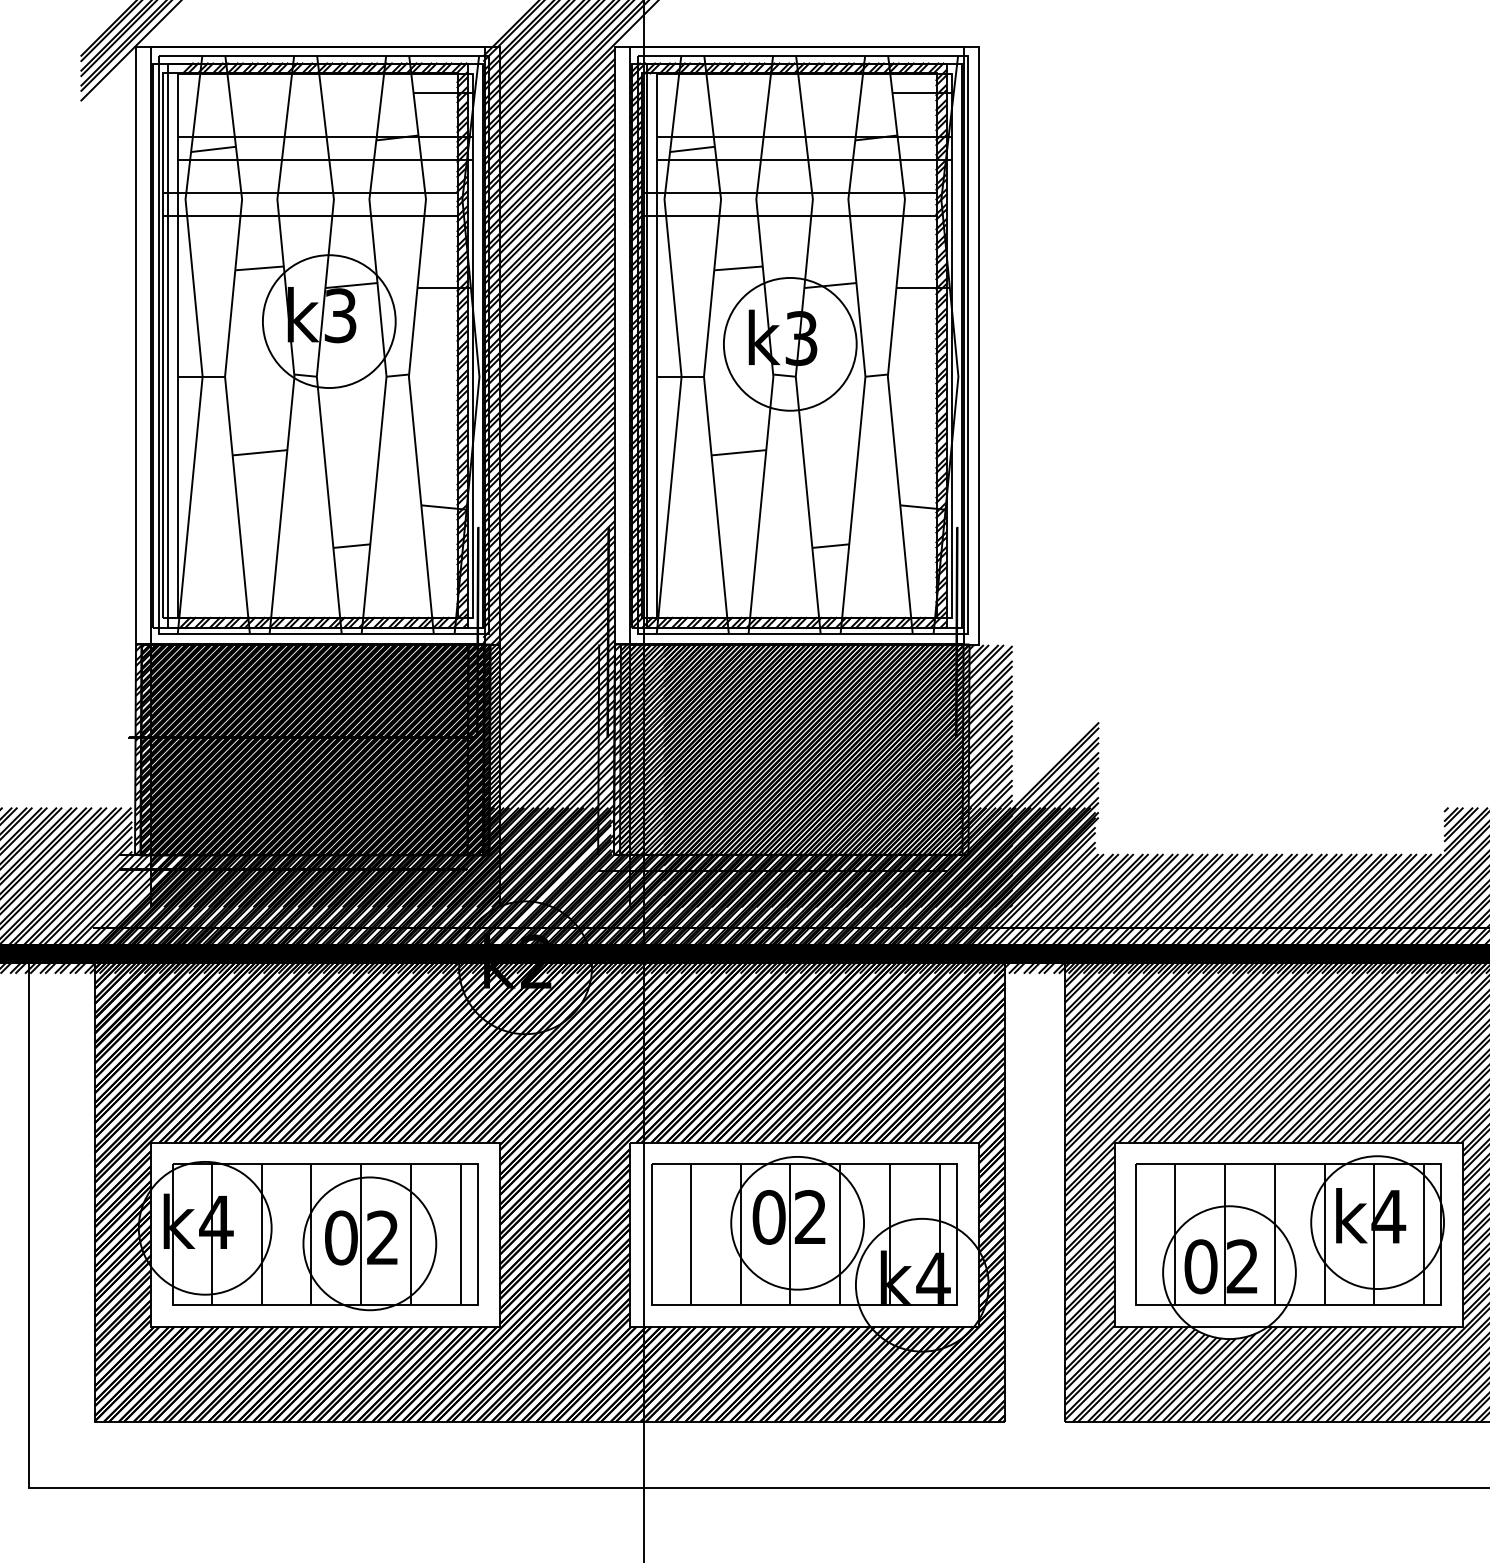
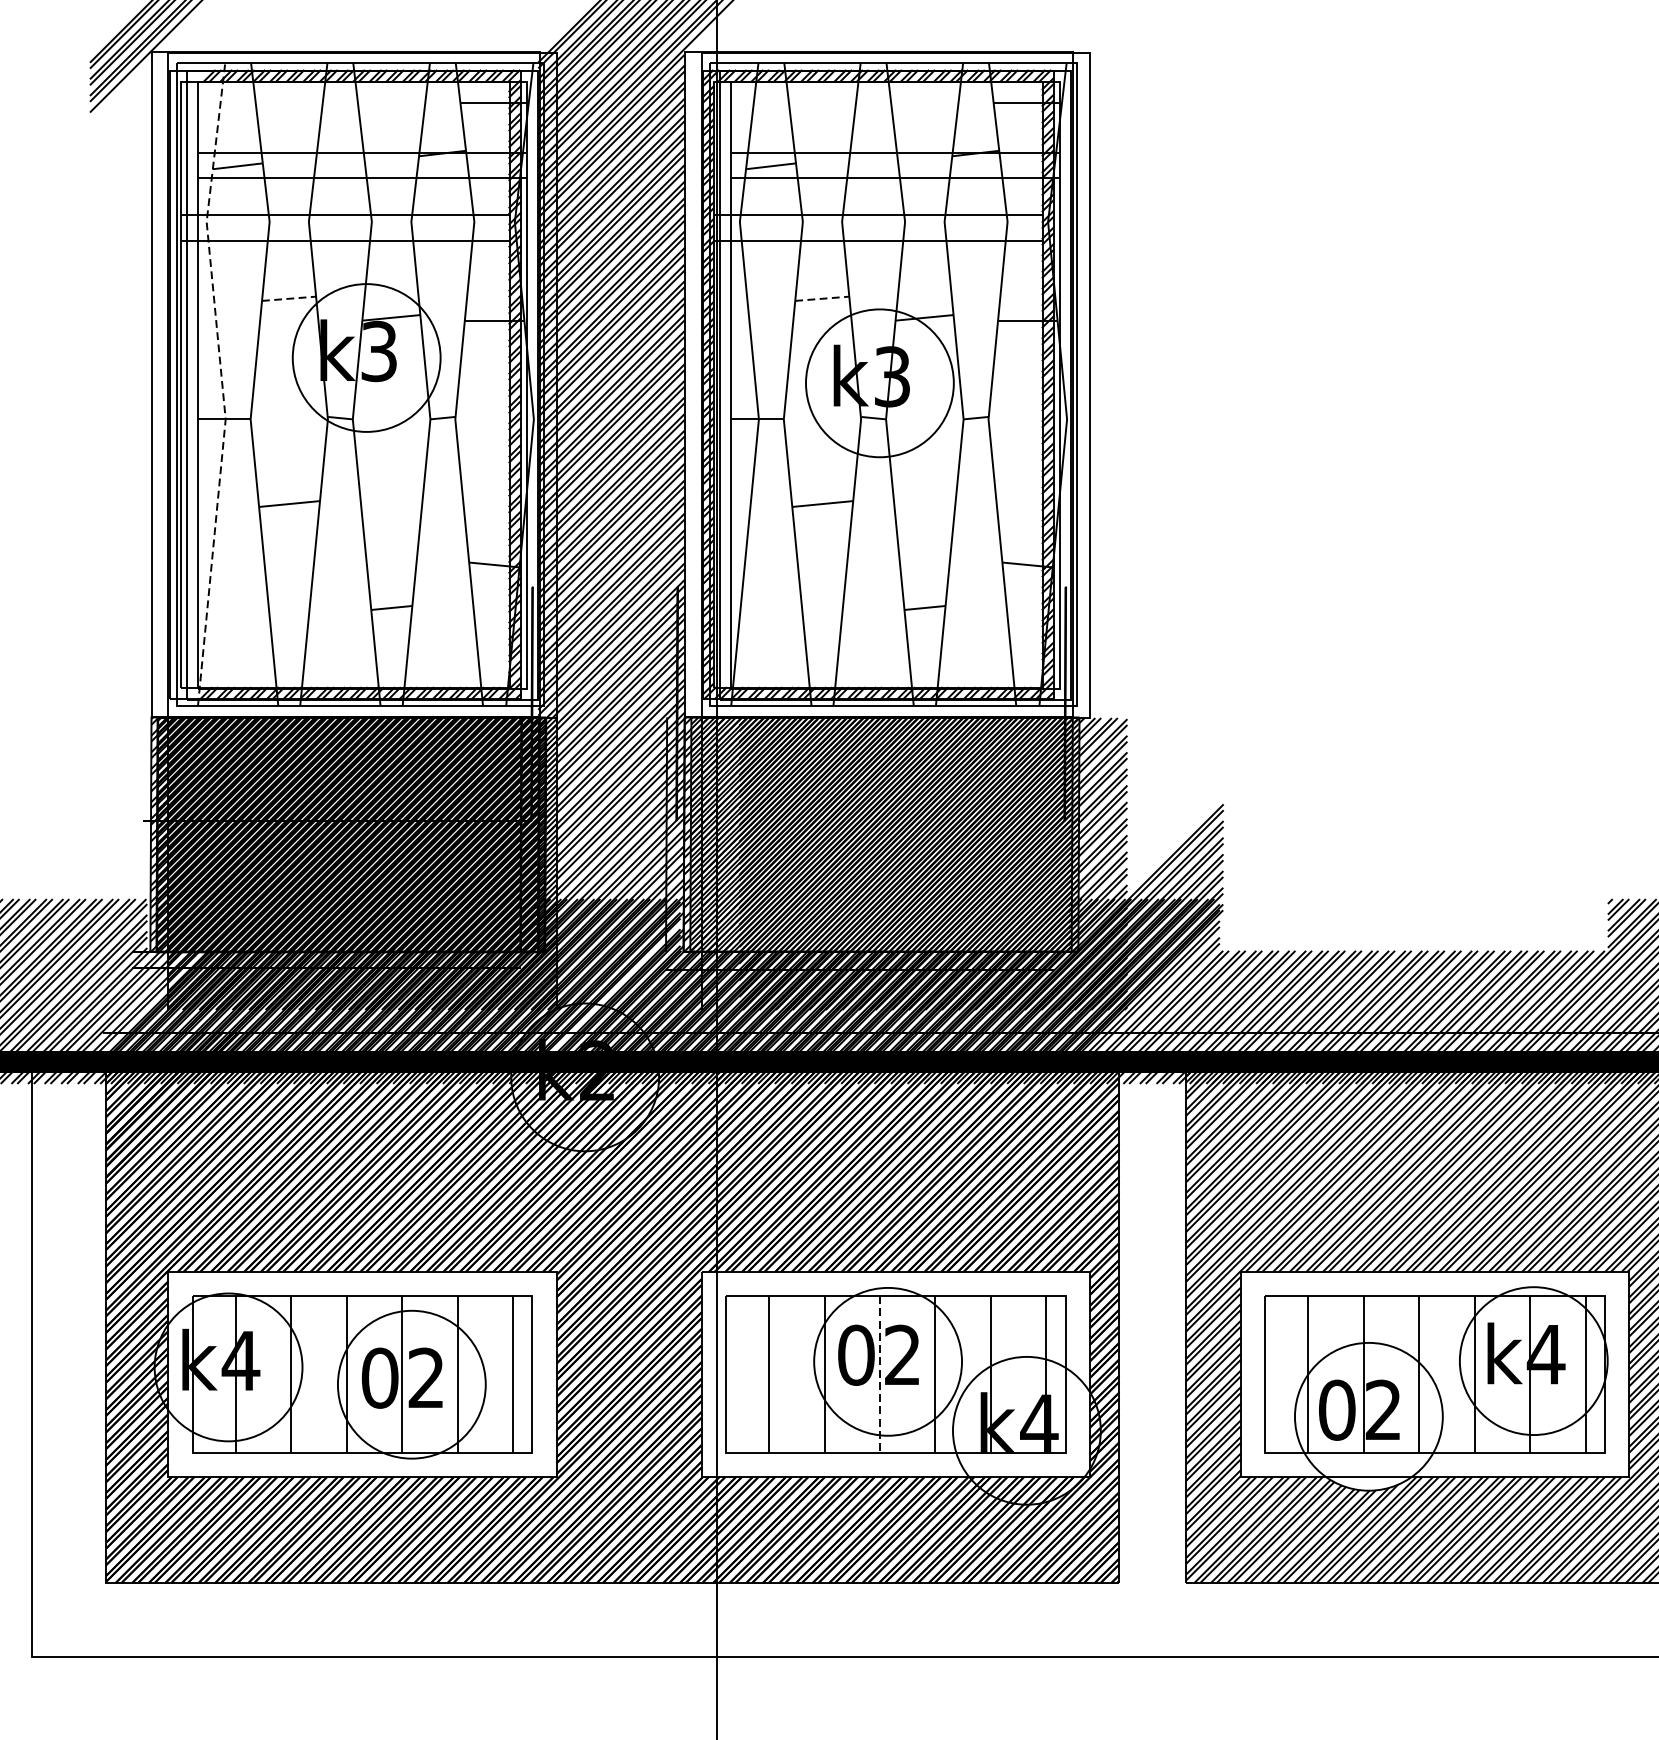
line: (260, 268) -> (290, 298), solid -> dashed
line: (739, 268) -> (823, 298), solid -> dashed
line: (199, 344) -> (222, 383), solid -> dashed
line: (790, 1235) -> (880, 1375), solid -> dashed

